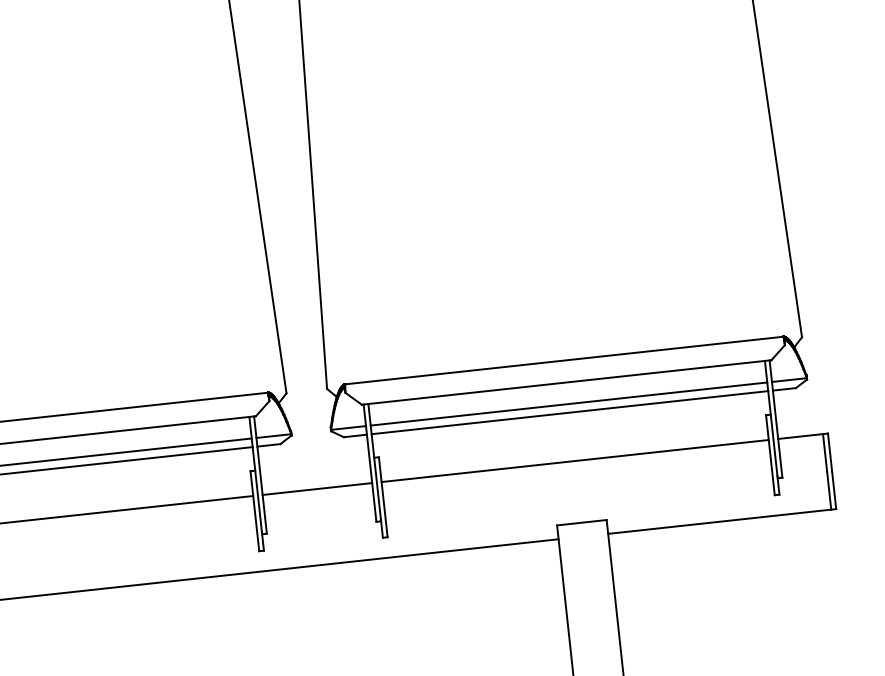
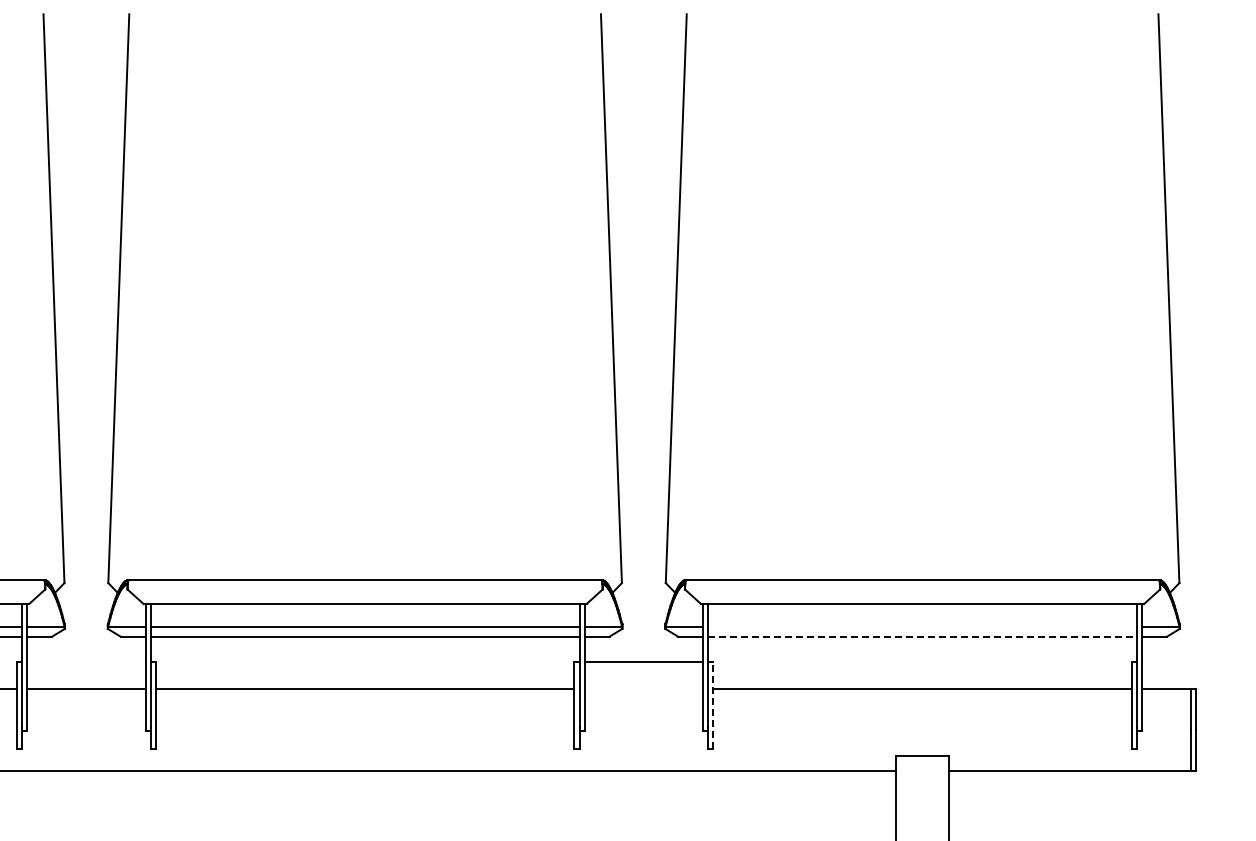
line: (568, 404) -> (922, 627), removed
line: (570, 412) -> (923, 636), solid -> dashed
line: (317, 488) -> (643, 661), moved
line: (383, 496) -> (713, 704), solid -> dashed

